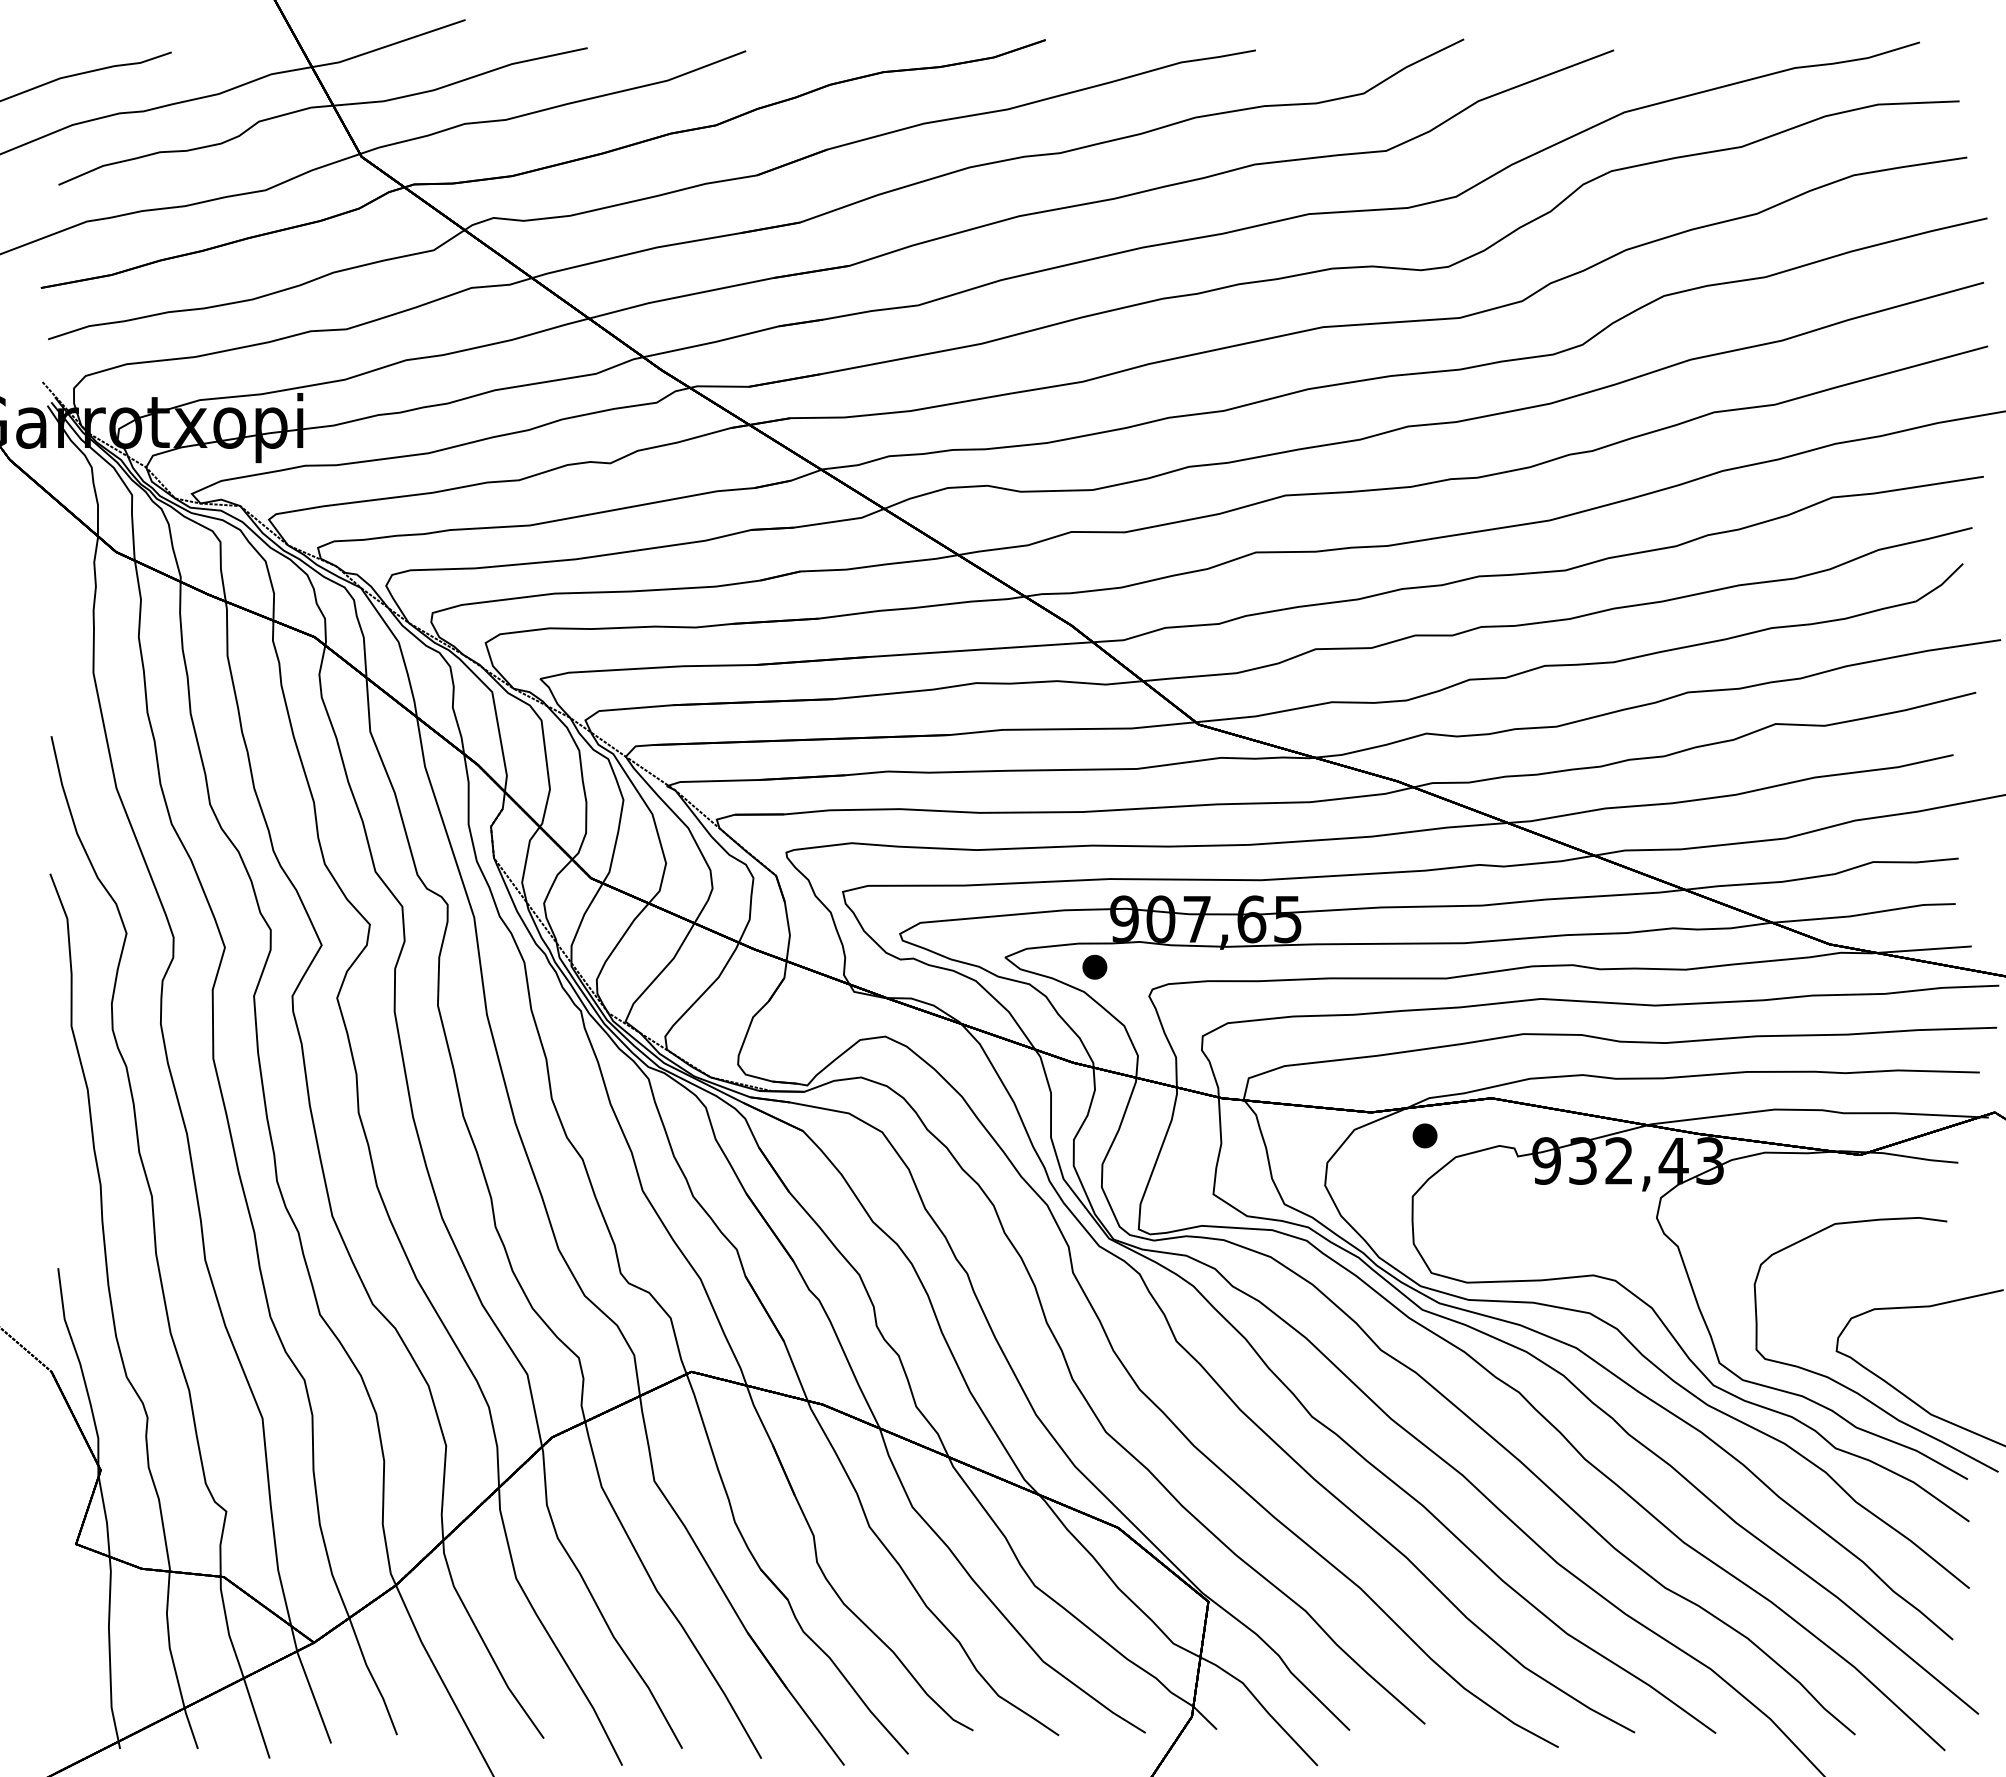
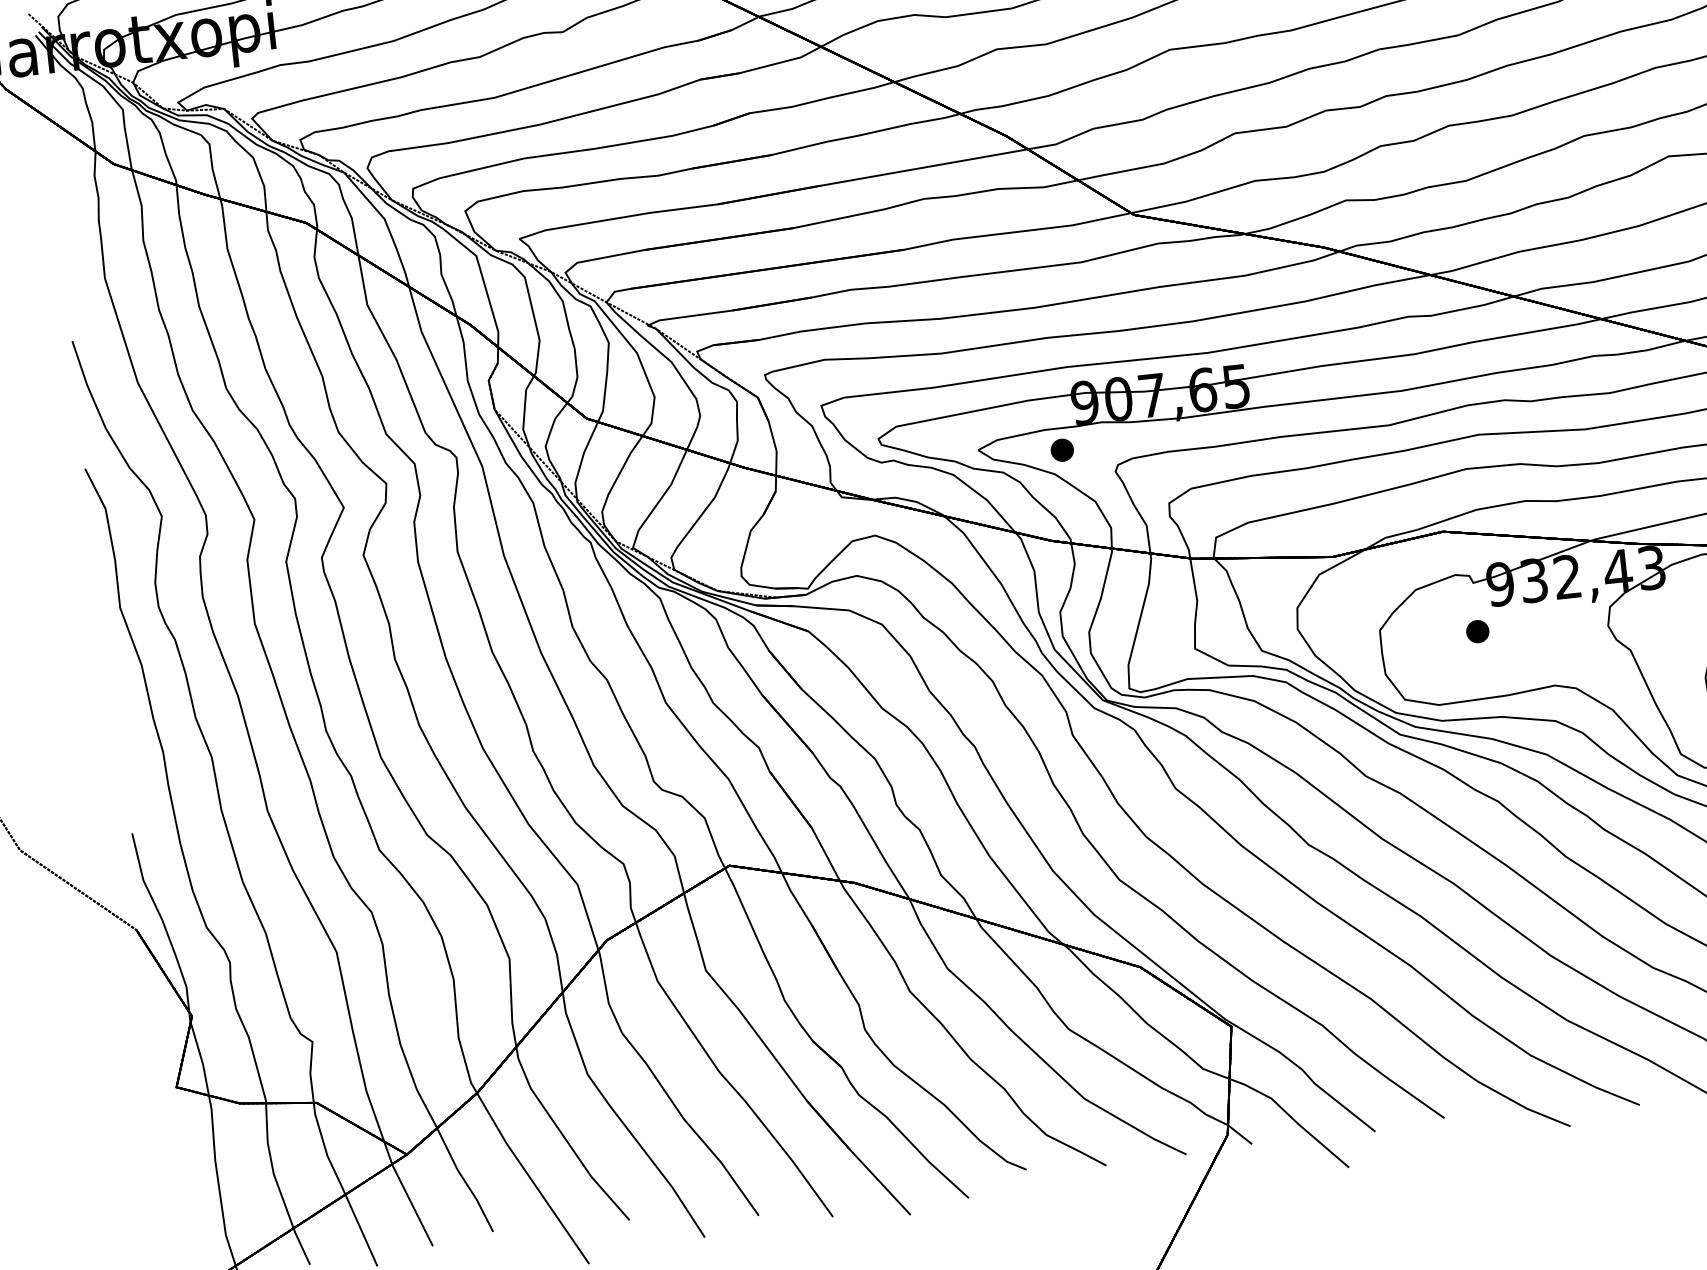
part: (1424, 1135) -> (1477, 631), moved

